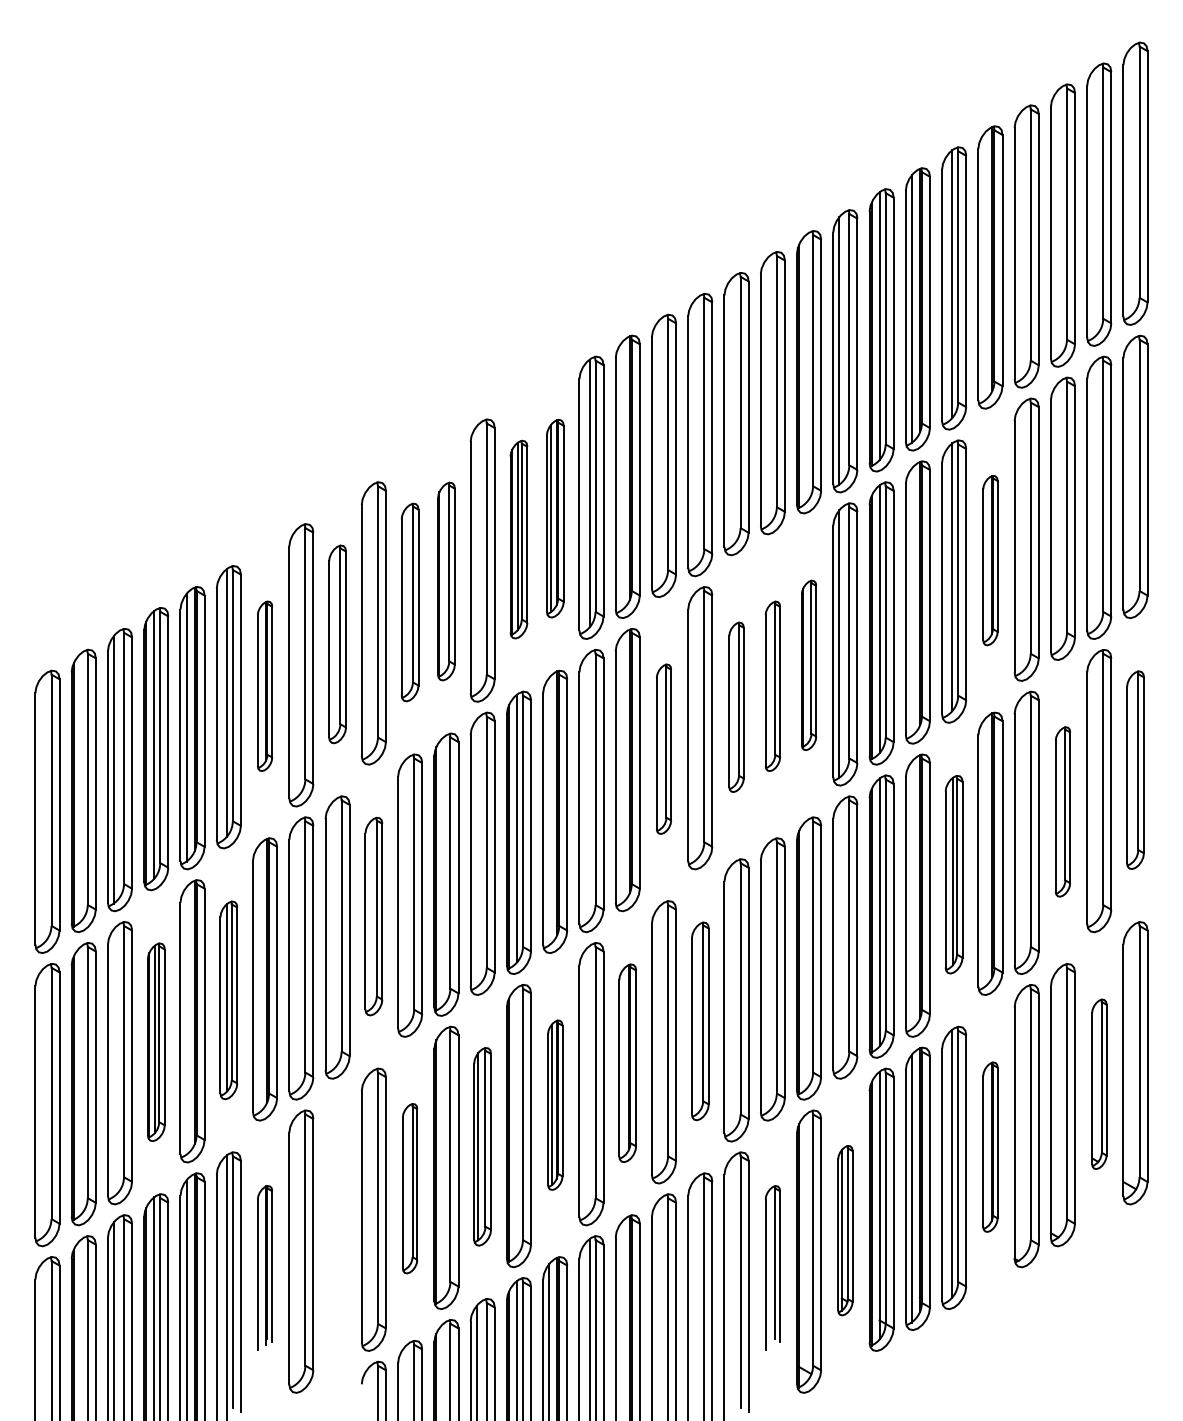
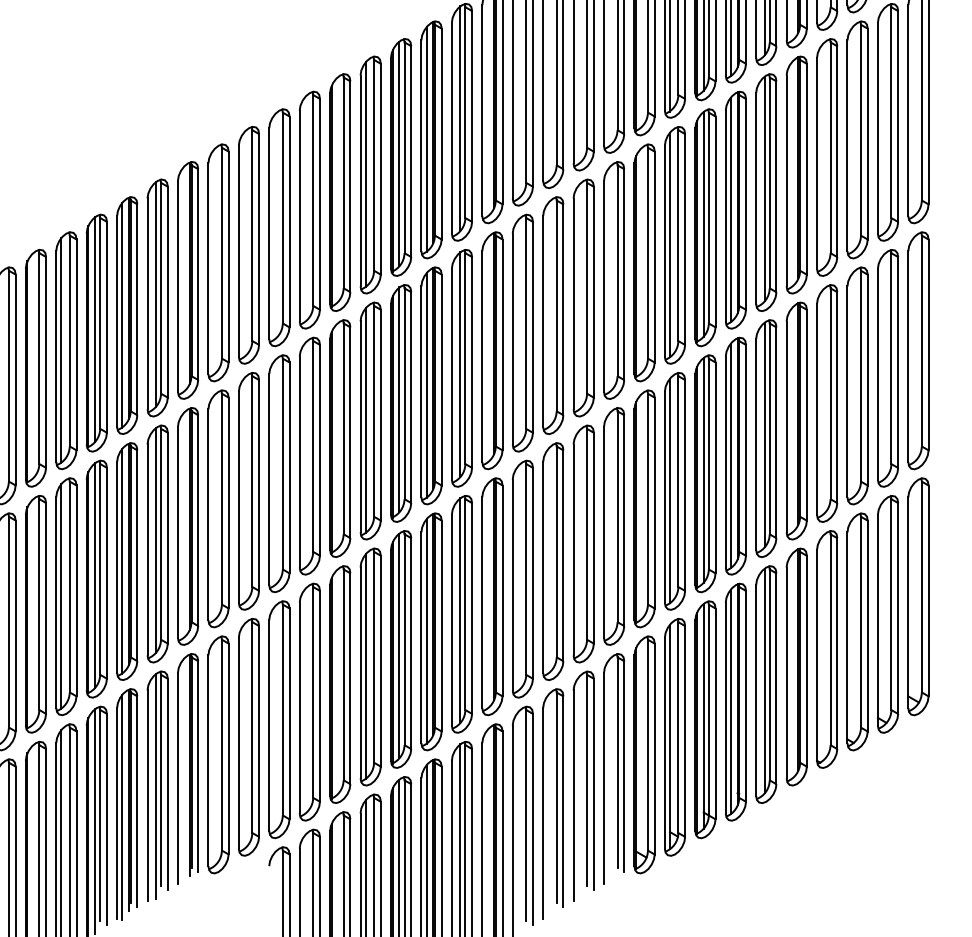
part: (555, 518) -> (431, 139), size x1.43
part: (518, 539) -> (400, 157), size x1.43
line: (476, 560) -> (365, 174), added
part: (990, 560) -> (796, 174), size x1.67
part: (446, 581) -> (340, 192), size x1.43
part: (409, 602) -> (309, 210), size x1.43
line: (911, 602) -> (730, 210), added
part: (337, 644) -> (248, 245), size x1.43
part: (808, 665) -> (644, 263), size x1.67
part: (264, 686) -> (187, 280), size x1.67
part: (772, 686) -> (613, 280), size x1.67
part: (736, 707) -> (583, 298), size x1.67
part: (663, 749) -> (522, 333), size x1.67
part: (1135, 770) -> (918, 351), size x1.43
line: (589, 786) -> (460, 364), added
line: (549, 811) -> (426, 385), added
part: (1062, 811) -> (857, 385), size x1.67
line: (476, 853) -> (365, 420), added
part: (953, 874) -> (765, 438), size x1.43
line: (911, 895) -> (730, 456), added
part: (373, 916) -> (279, 473), size x1.43
line: (839, 937) -> (670, 491), added
part: (228, 1000) -> (157, 544), size x1.43
line: (186, 1020) -> (122, 560), added
part: (700, 1021) -> (553, 561), size x1.43
part: (156, 1042) -> (96, 579), size x1.43
line: (113, 1062) -> (60, 596), added
part: (627, 1063) -> (492, 596), size x1.43
line: (589, 1079) -> (460, 610), added
part: (1099, 1084) -> (888, 614), size x1.67
part: (555, 1105) -> (431, 632), size x1.67
line: (516, 1121) -> (399, 645), added
part: (482, 1146) -> (370, 666), size x1.43
part: (990, 1147) -> (796, 667), size x1.67
part: (409, 1188) -> (309, 701), size x1.67
part: (337, 1230) -> (248, 737), added
part: (845, 1230) -> (675, 737), size x1.67
part: (264, 1267) -> (187, 768), size x1.67
part: (772, 1267) -> (613, 768), size x1.67

